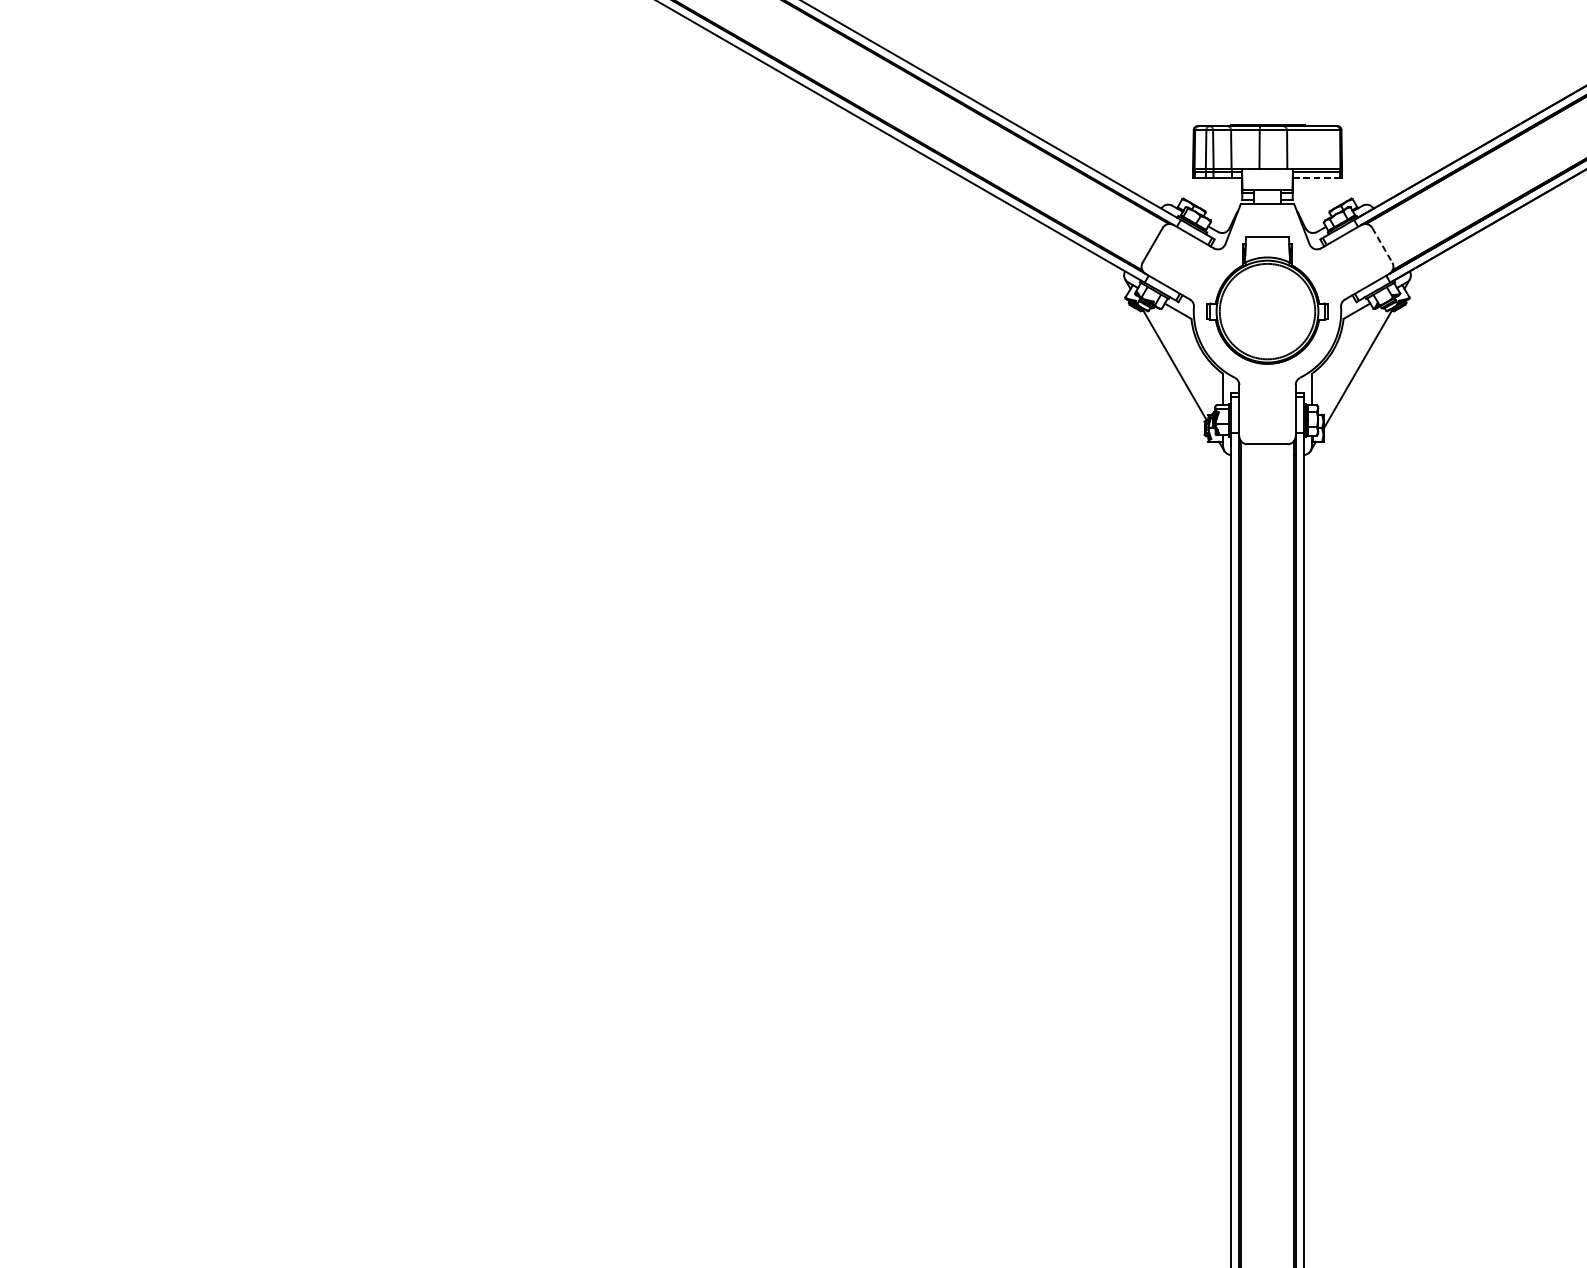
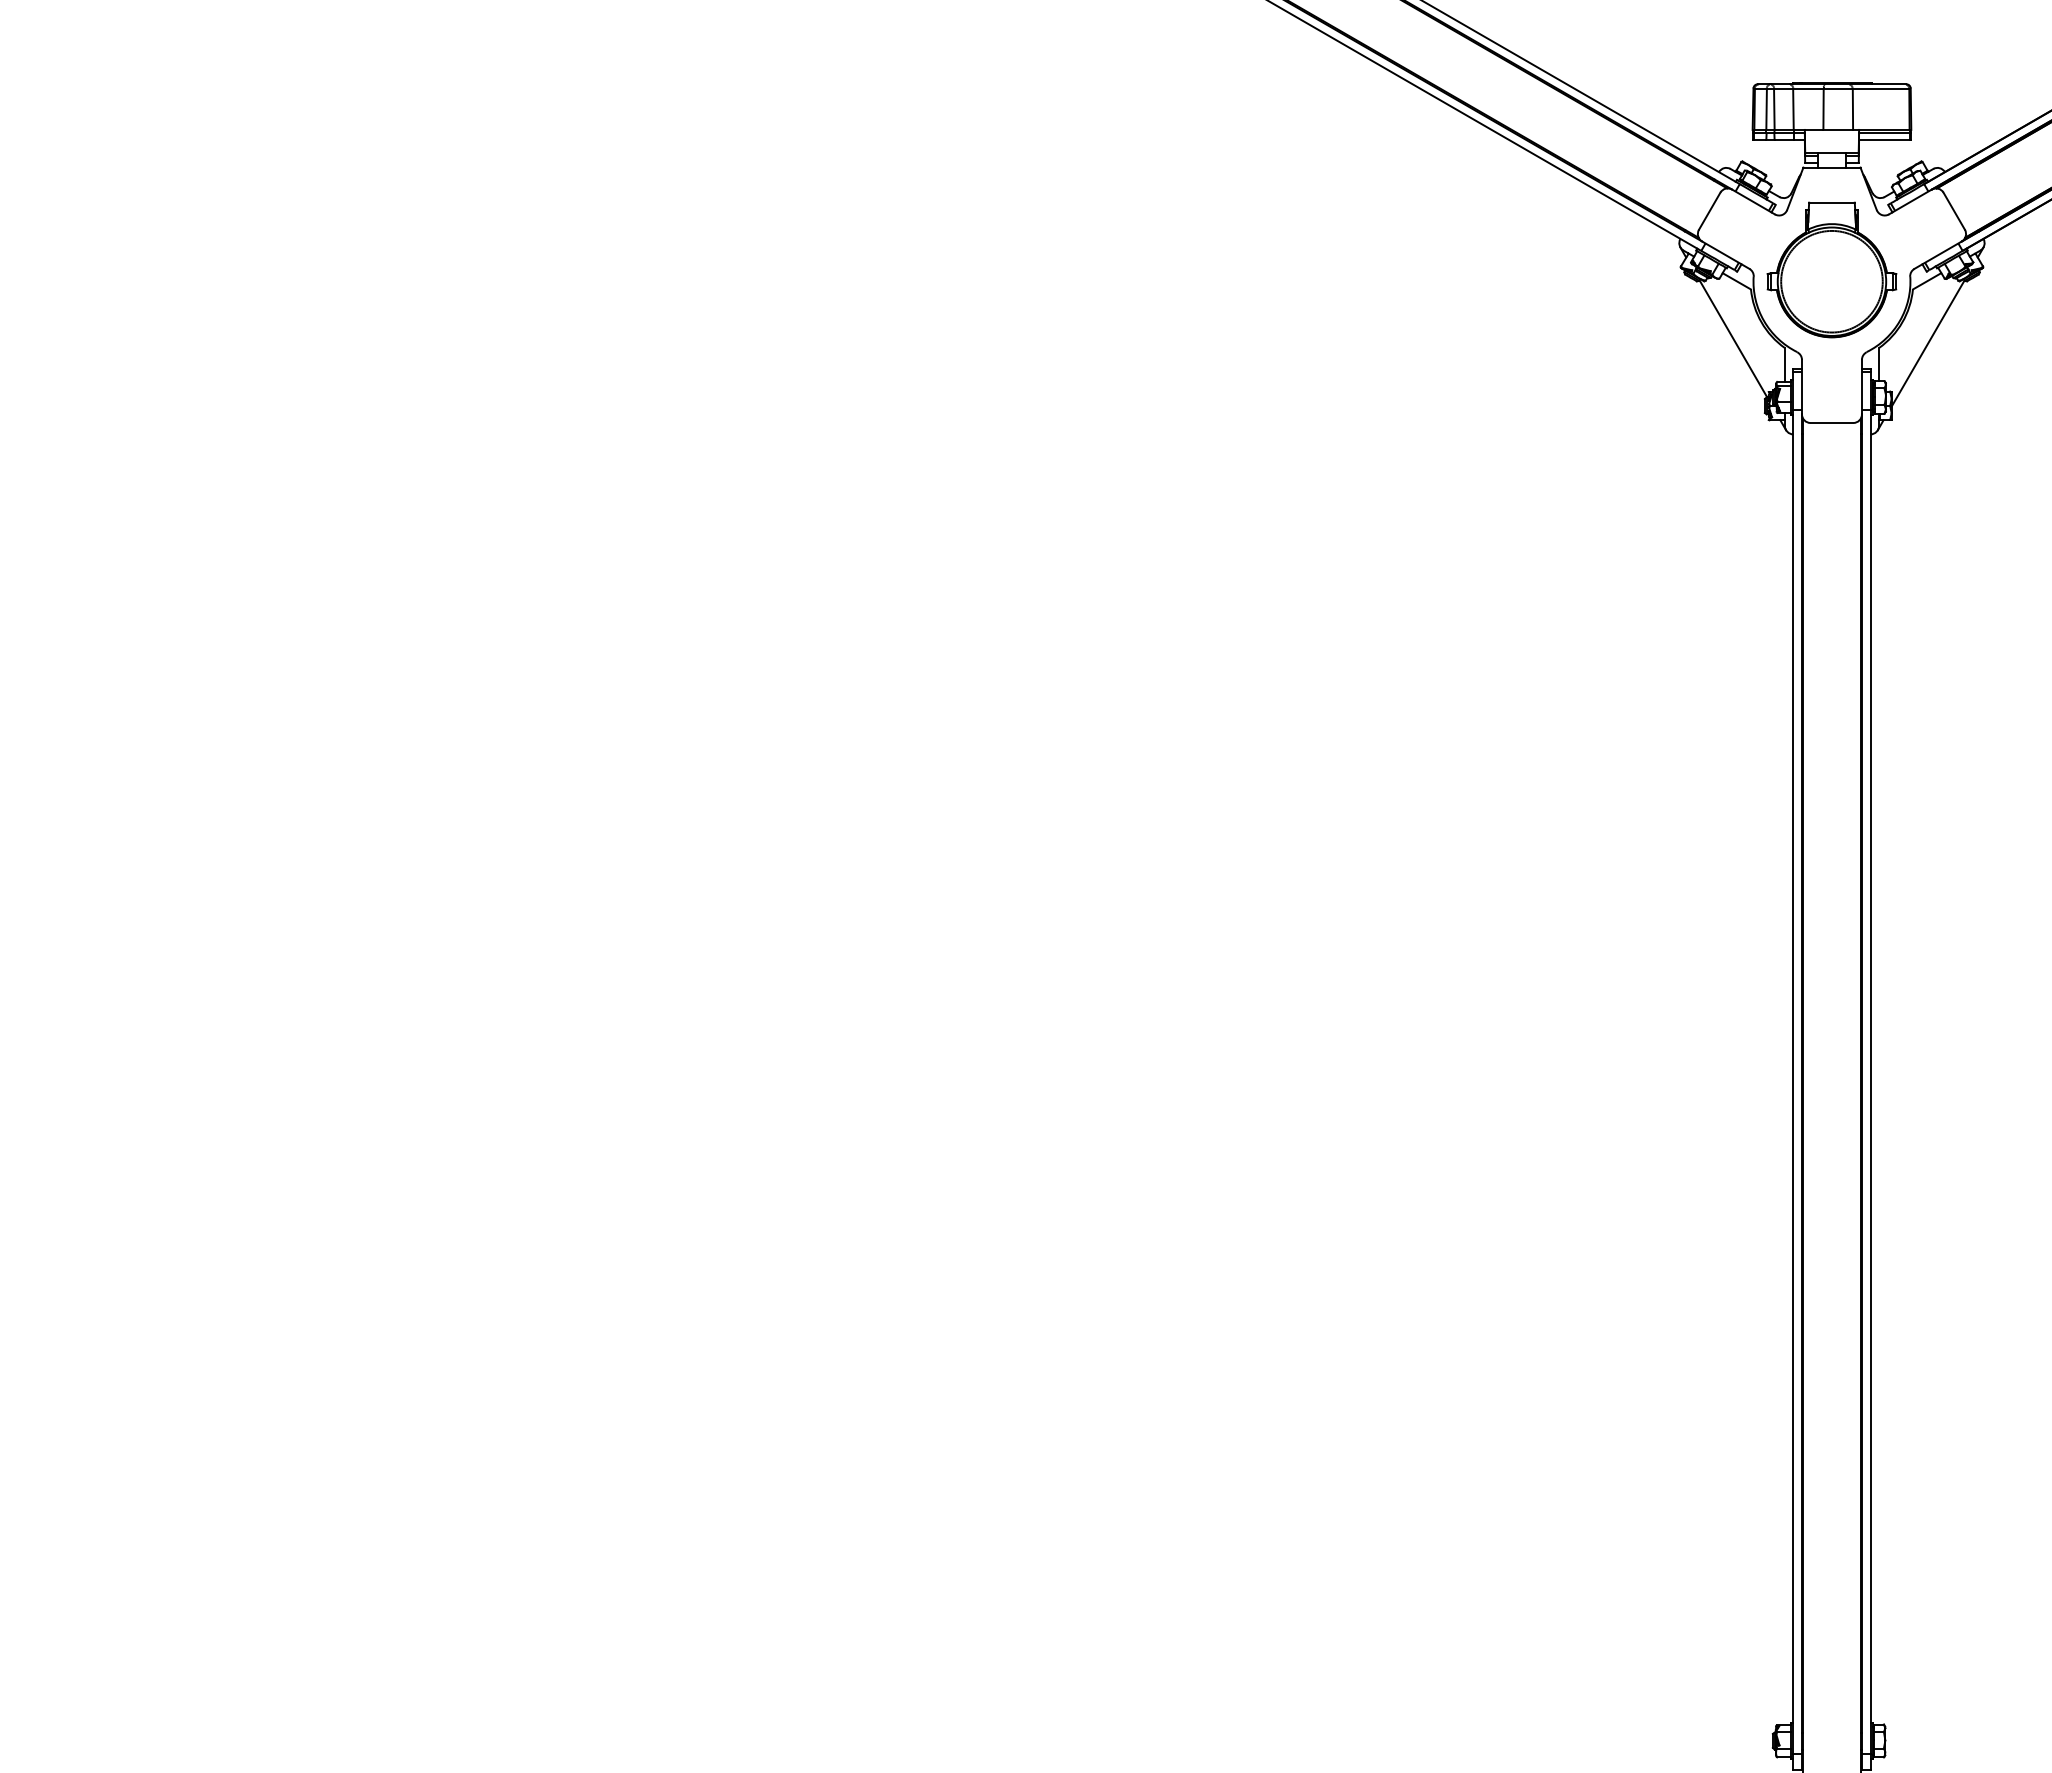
line: (1316, 177) -> (1884, 139), dashed -> solid
line: (1382, 245) -> (1954, 211), dashed -> solid

